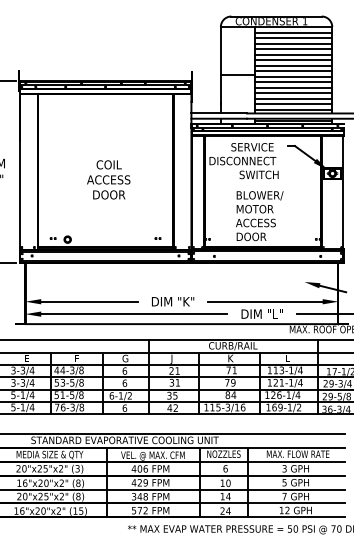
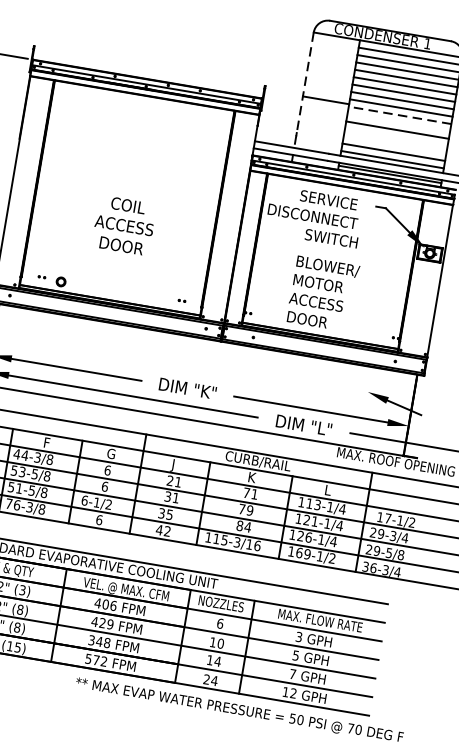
line: (220, 70) -> (303, 90), solid -> dashed
line: (293, 76) -> (399, 114), solid -> dashed
line: (293, 82) -> (398, 122), removed
line: (293, 93) -> (395, 137), removed
line: (293, 98) -> (394, 144), removed
text: (108, 179) -> (124, 225), moved

